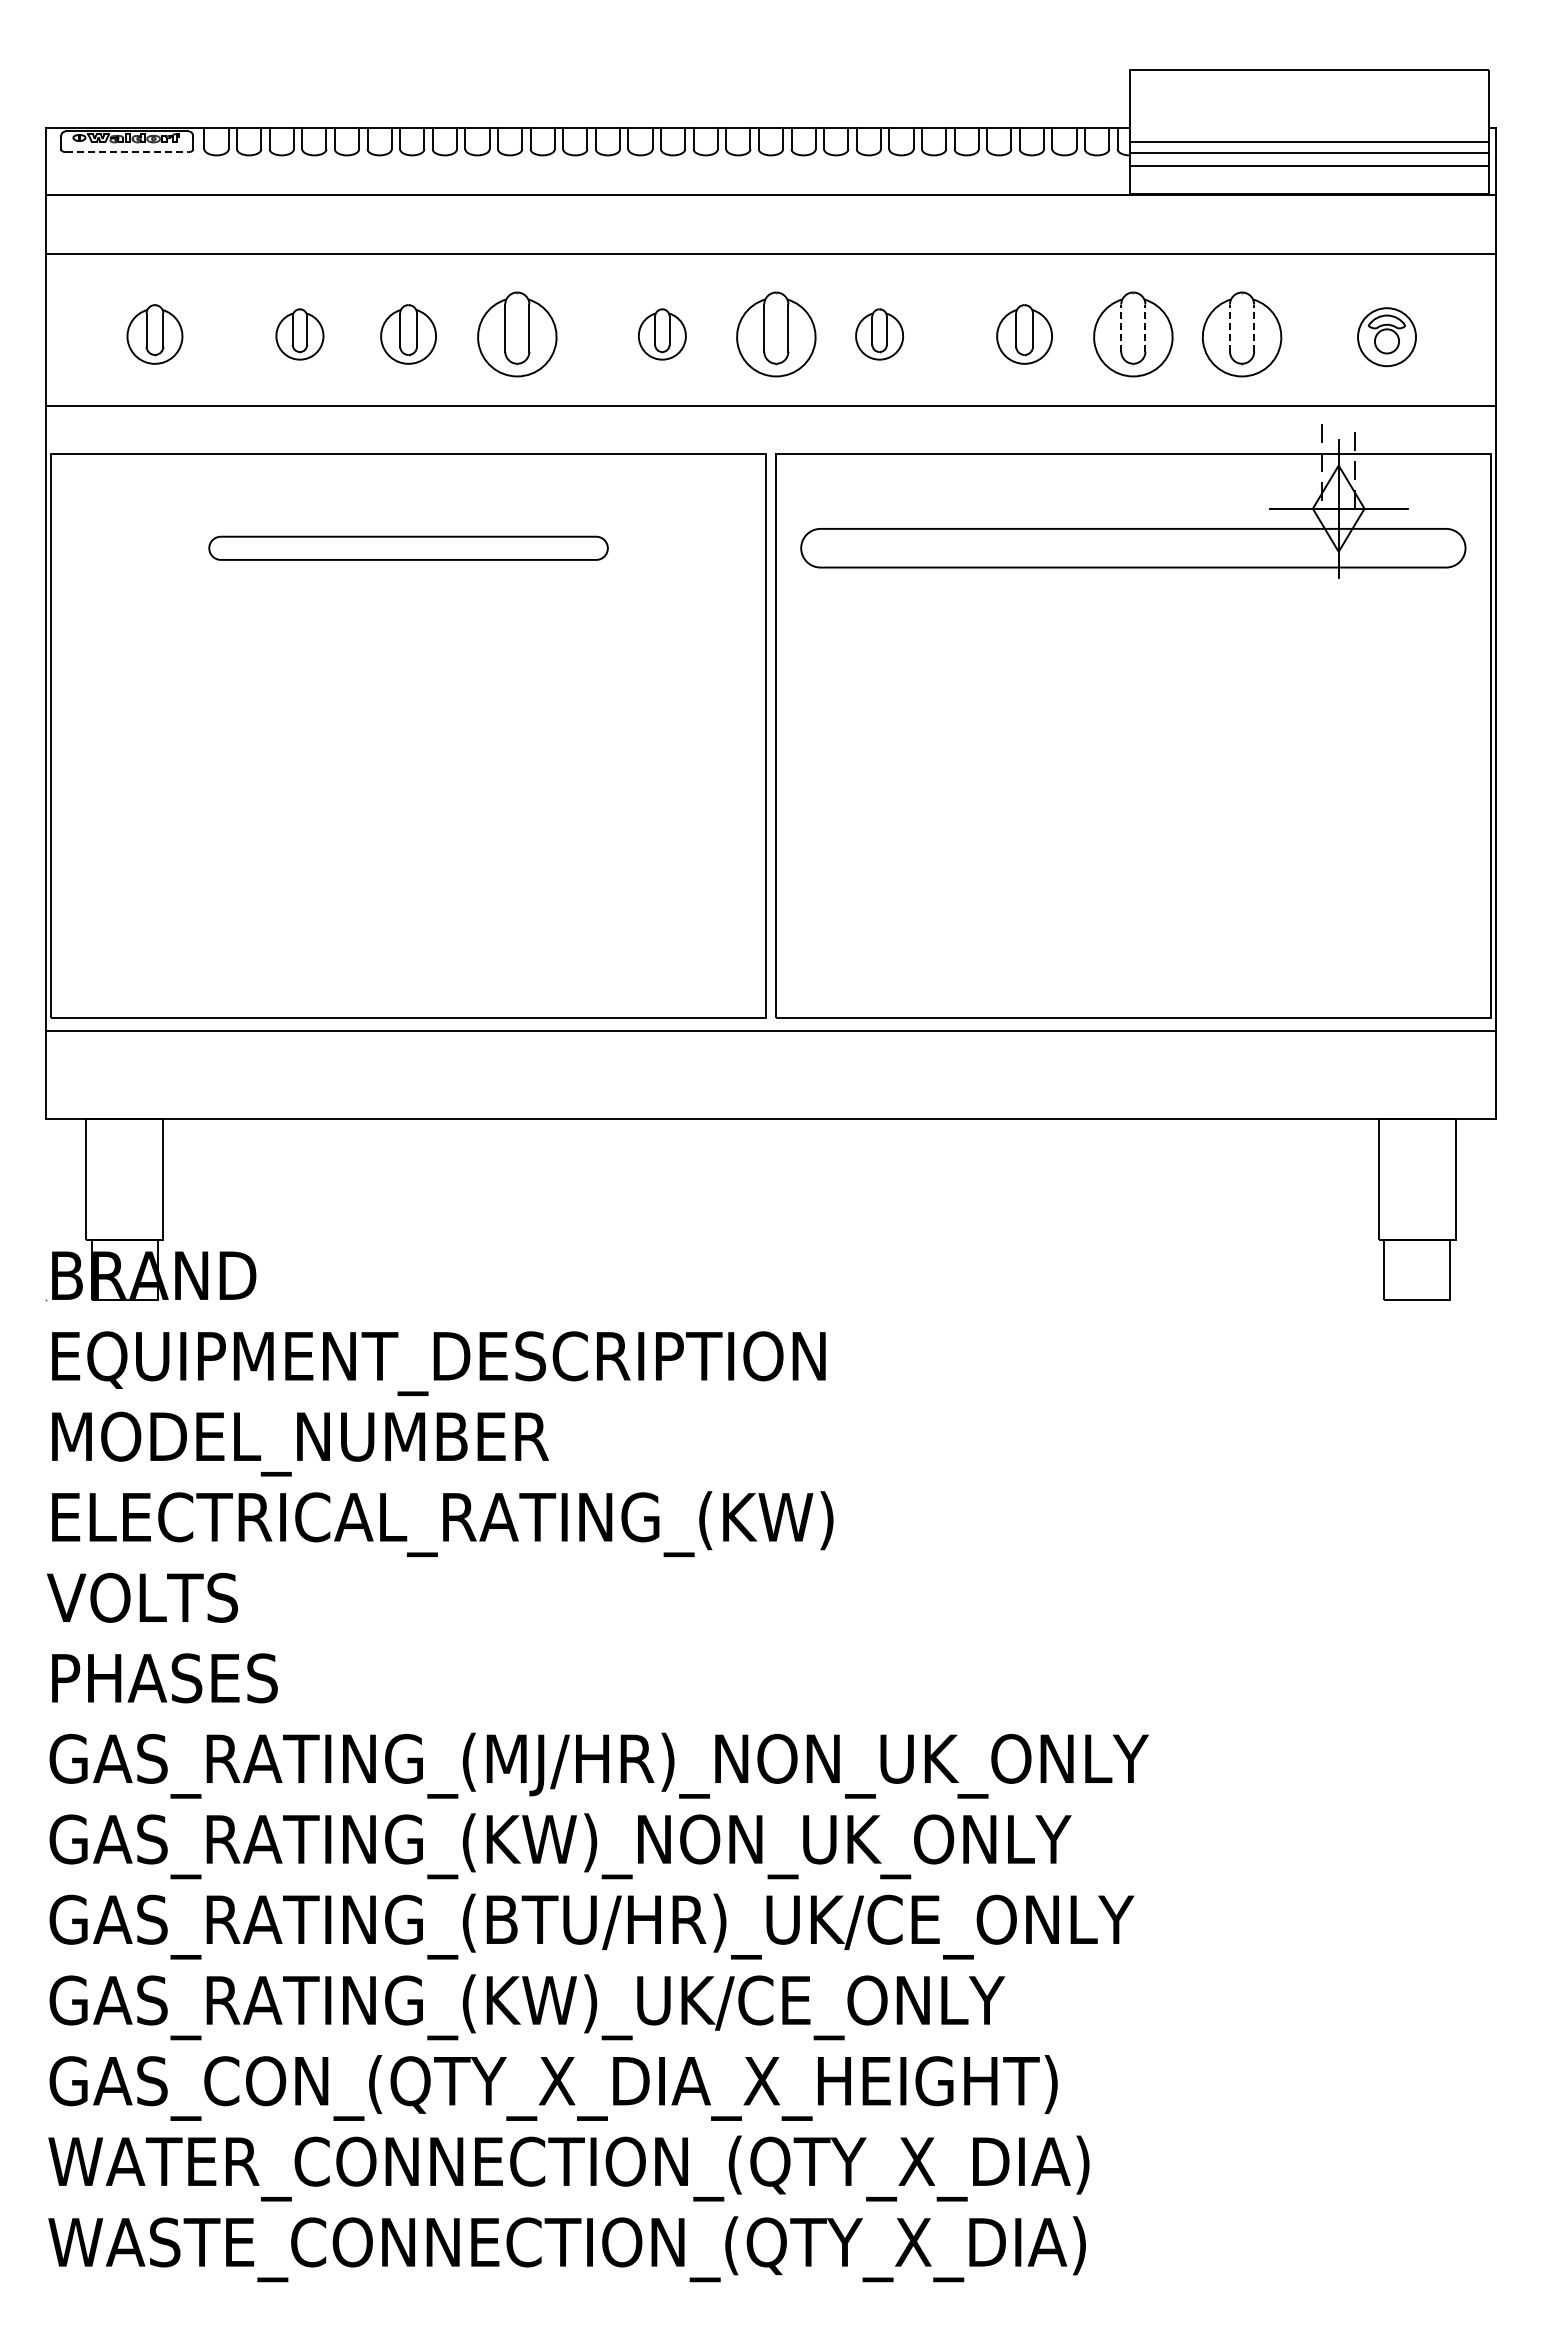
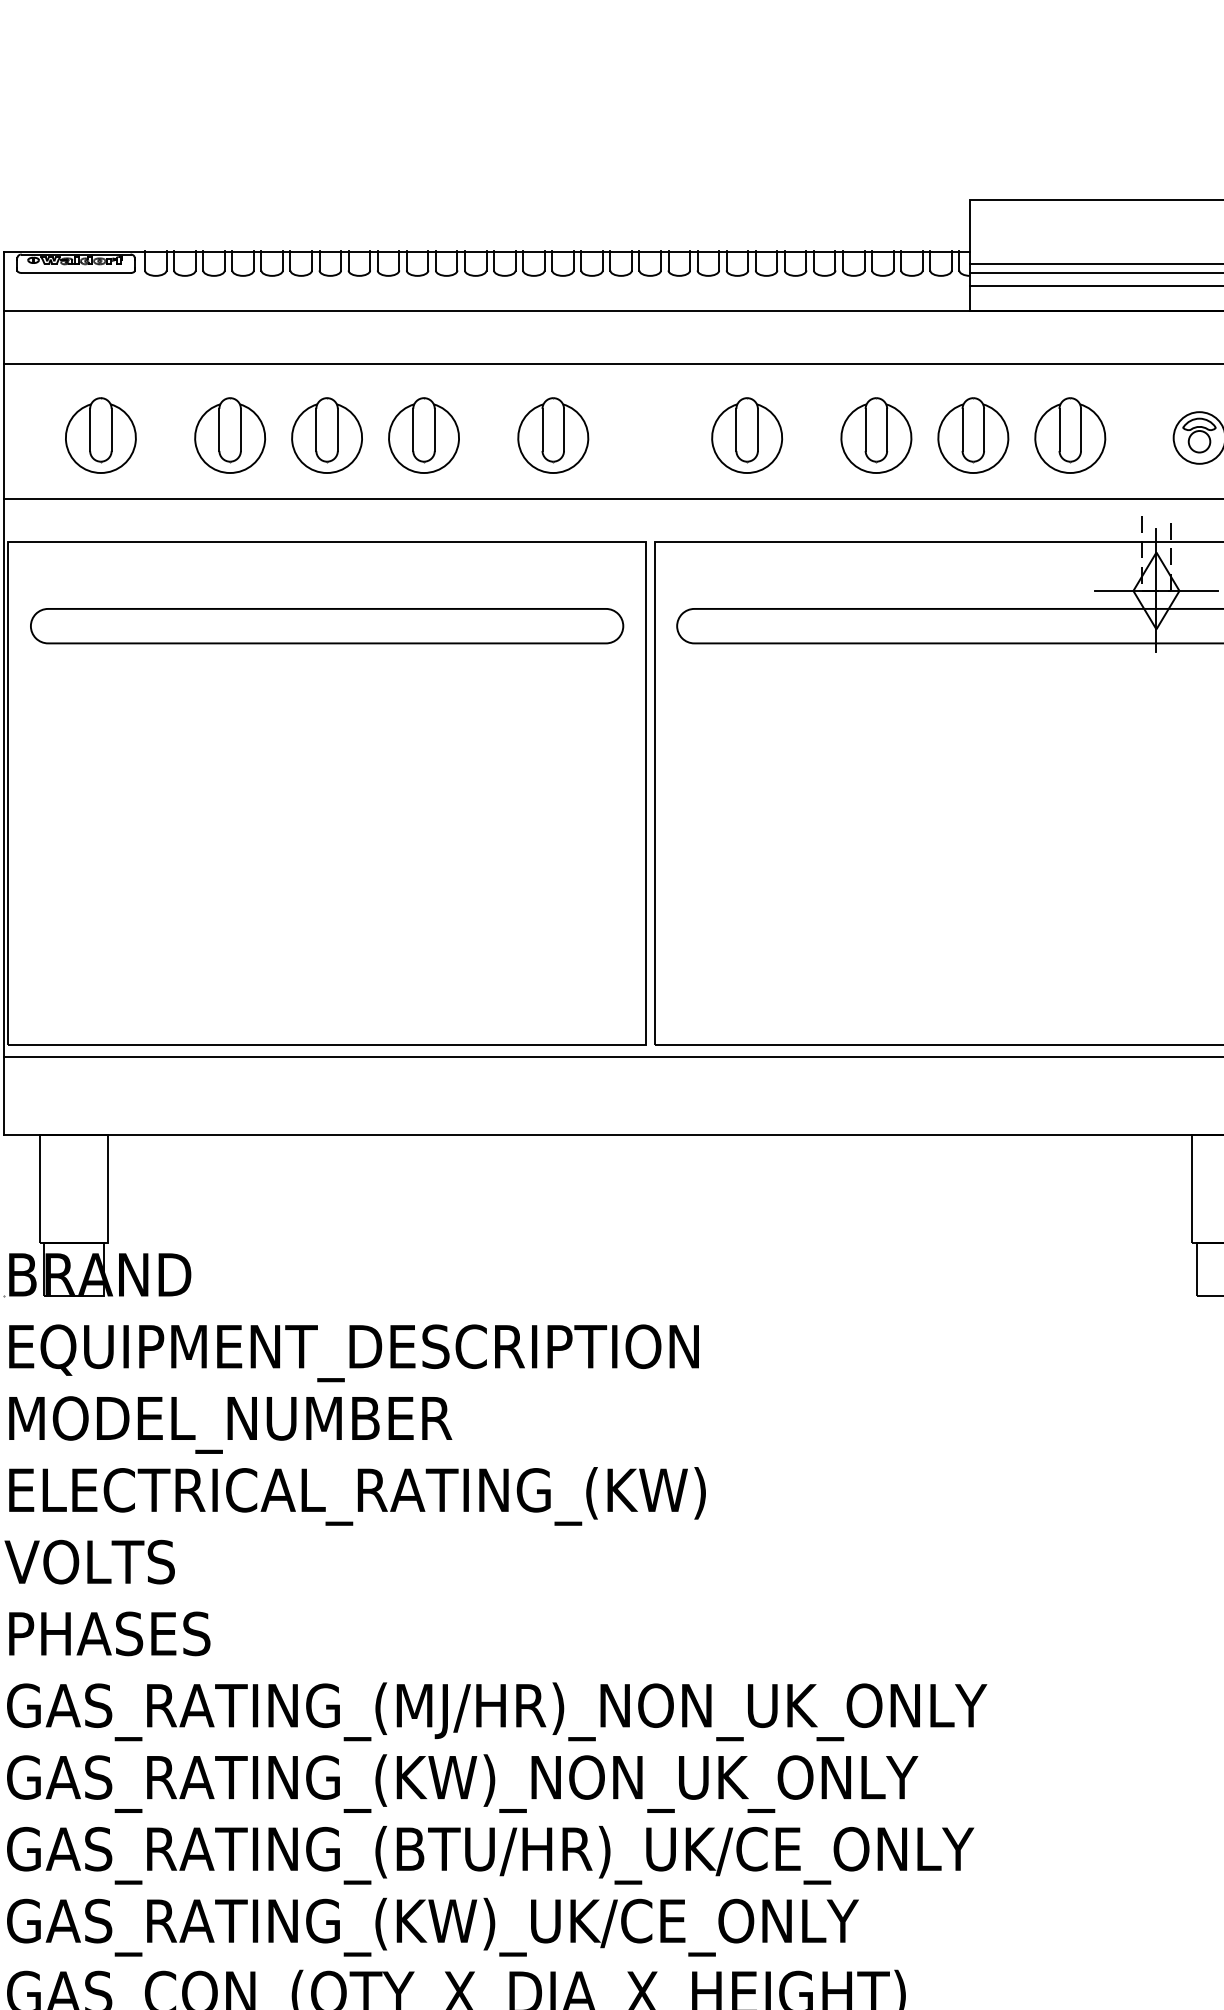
line: (127, 152) -> (76, 273), dashed -> solid
line: (1121, 328) -> (962, 430), dashed -> solid
line: (1145, 328) -> (984, 430), dashed -> solid
line: (1230, 328) -> (1059, 430), dashed -> solid
line: (1254, 328) -> (1081, 430), dashed -> solid
part: (154, 334) -> (100, 435), size x1.43
part: (299, 334) -> (229, 435), size x1.67
part: (408, 334) -> (326, 435), size x1.43
part: (662, 334) -> (553, 435), size x1.67
part: (776, 334) -> (655, 435), removed
part: (879, 334) -> (746, 435), size x1.67
part: (1024, 334) -> (876, 435), size x1.43
part: (408, 548) -> (326, 626), size x1.67

